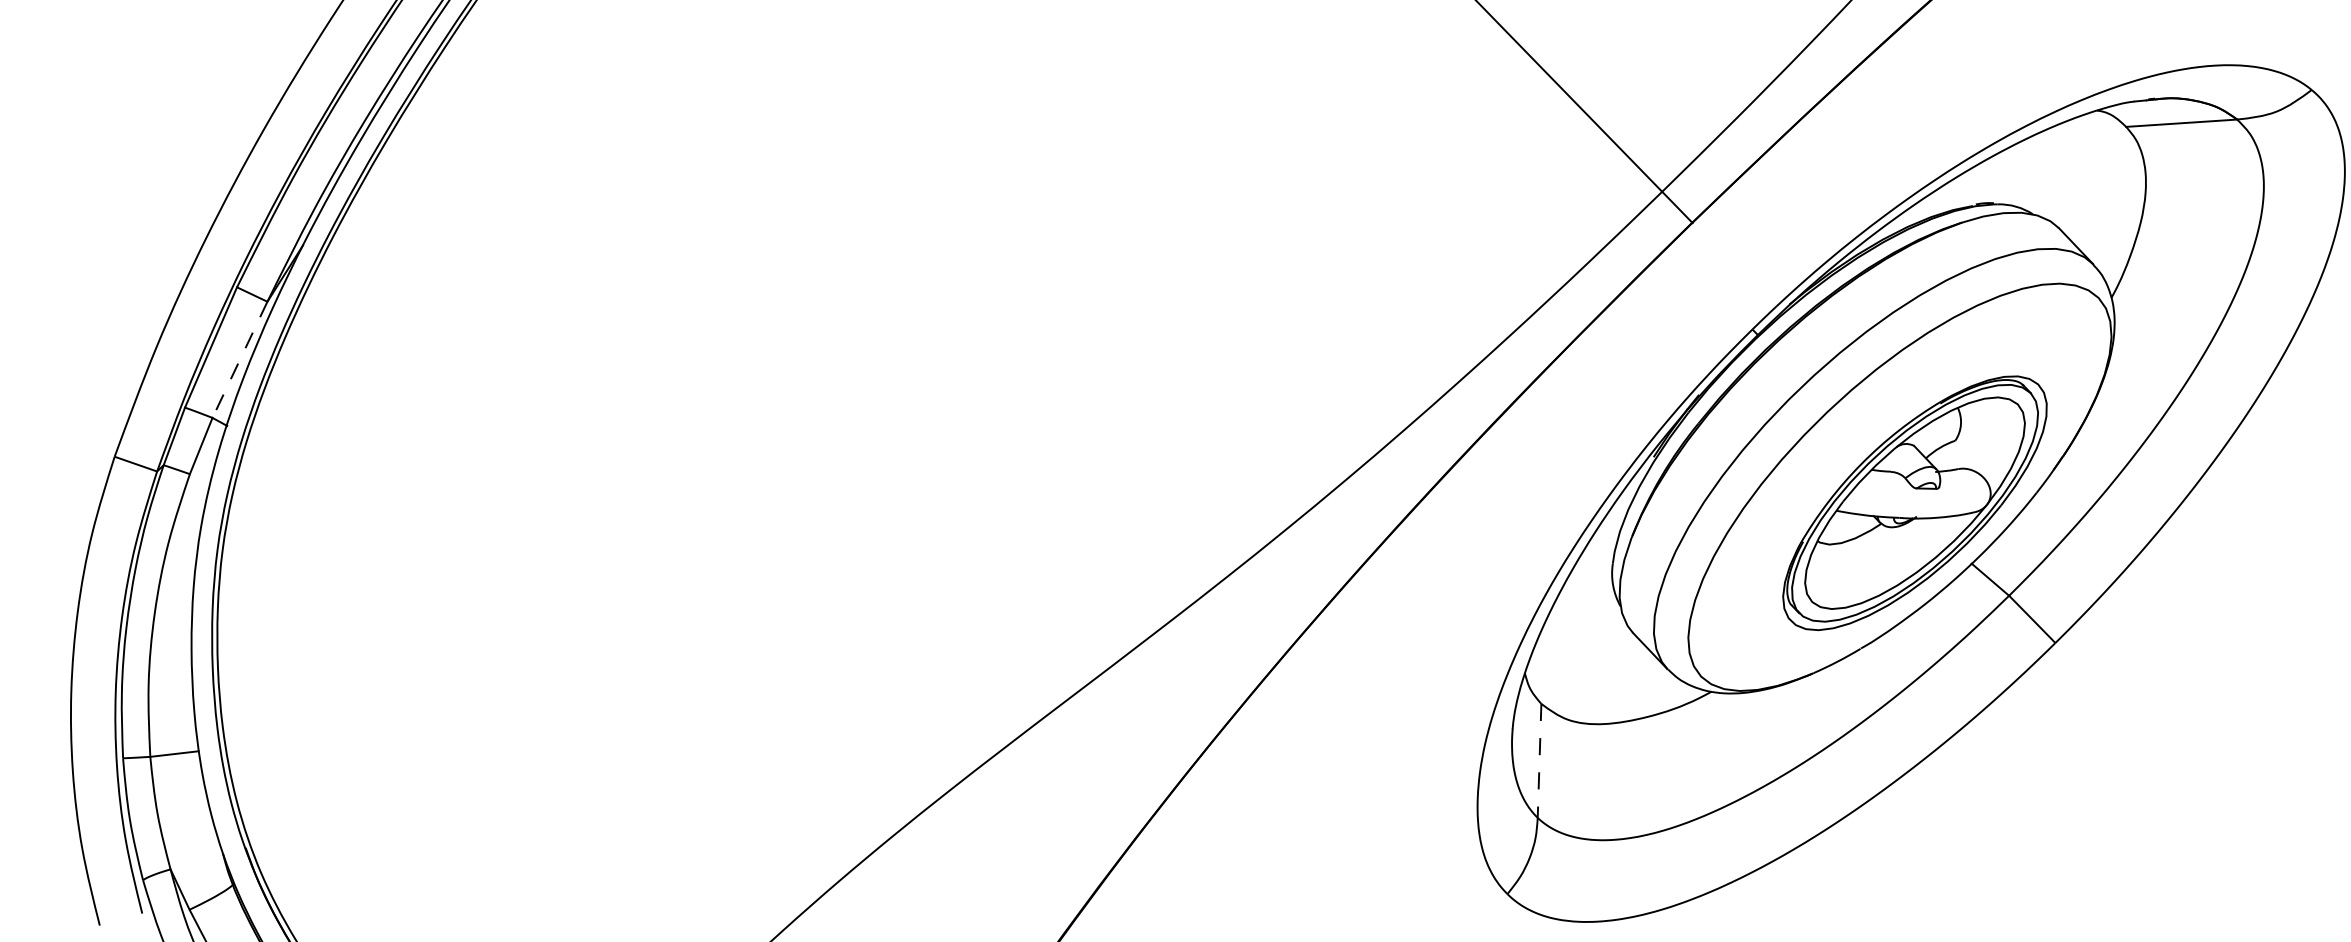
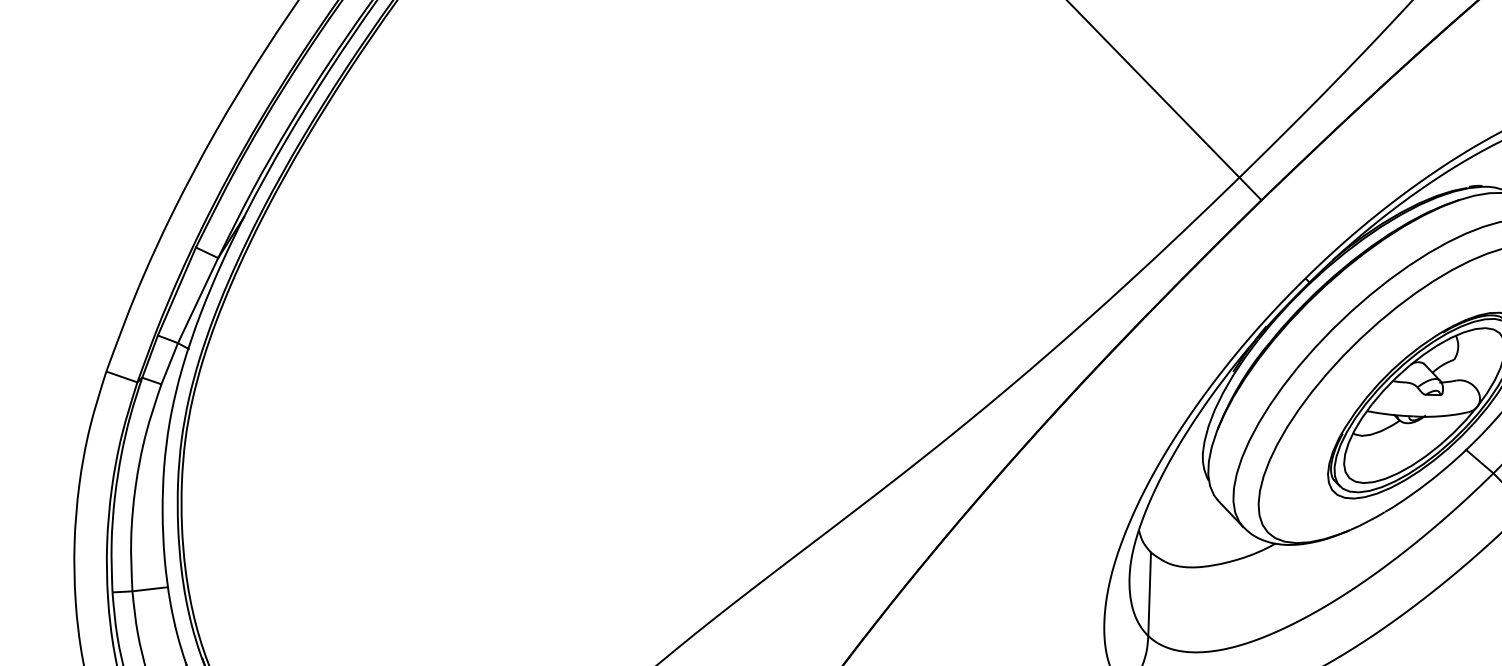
line: (239, 360) -> (197, 301), dashed -> solid
line: (1539, 761) -> (1149, 594), dashed -> solid

